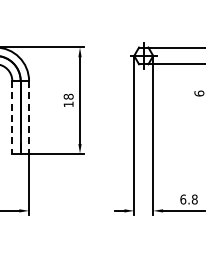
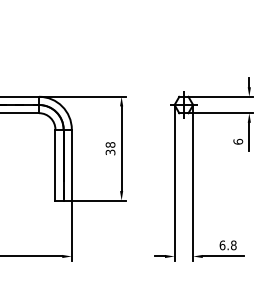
text: (68, 104) -> (110, 152), 18 -> 38
line: (12, 117) -> (55, 165), dashed -> solid
line: (28, 117) -> (71, 165), dashed -> solid

